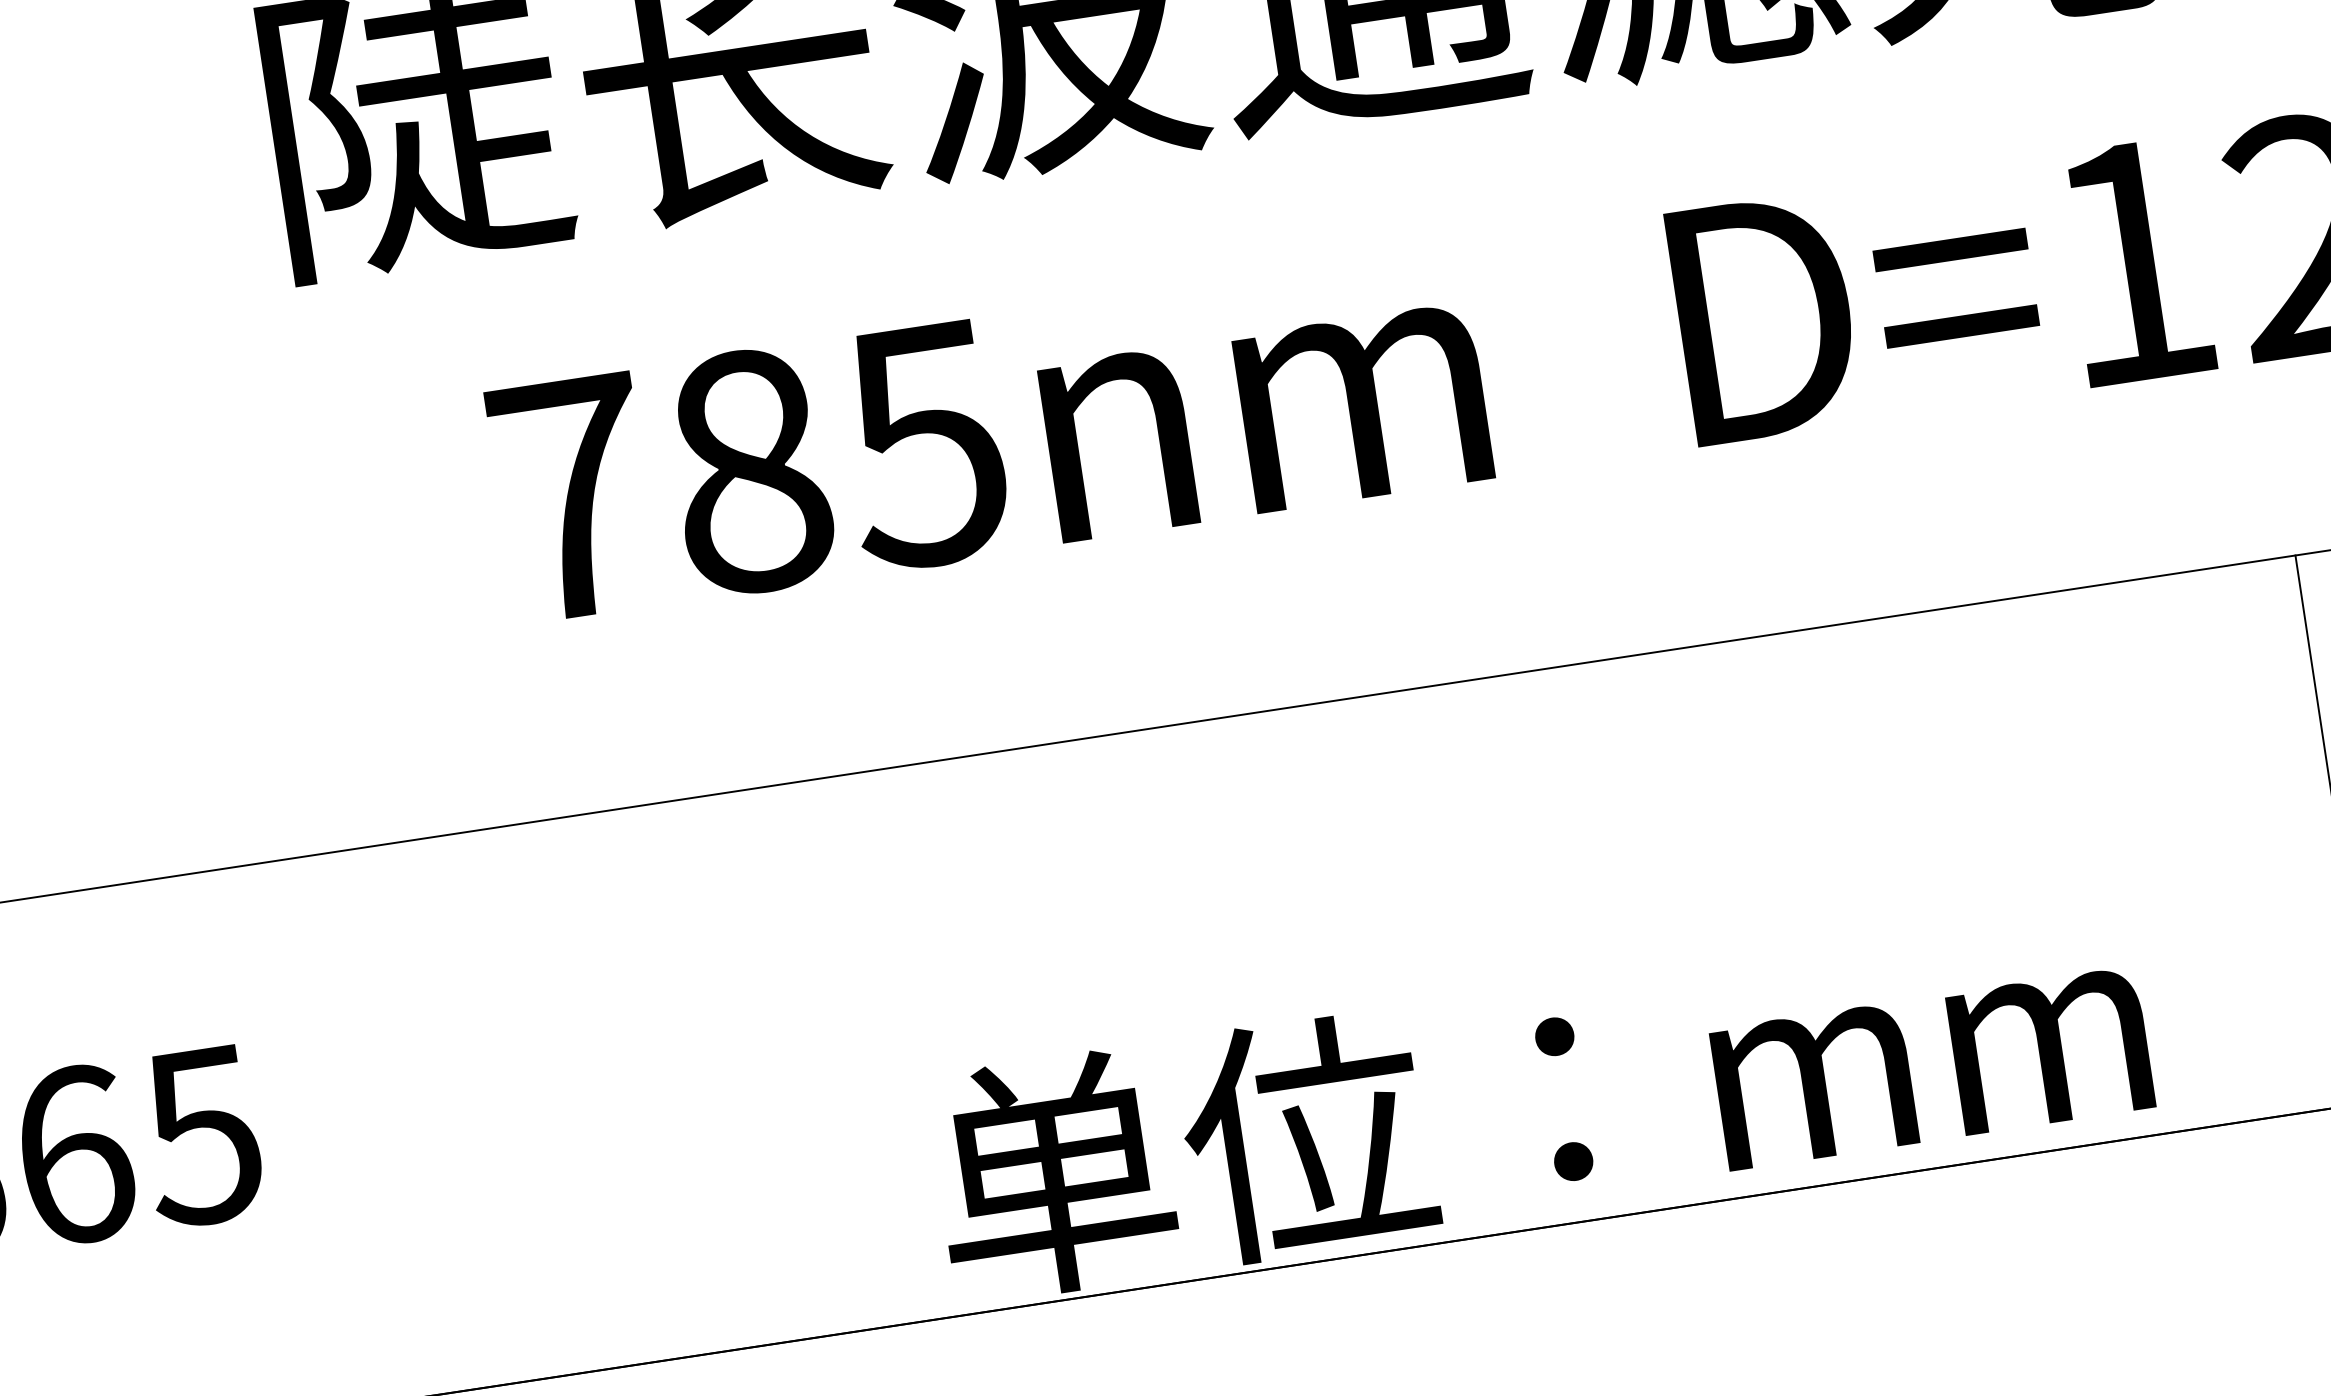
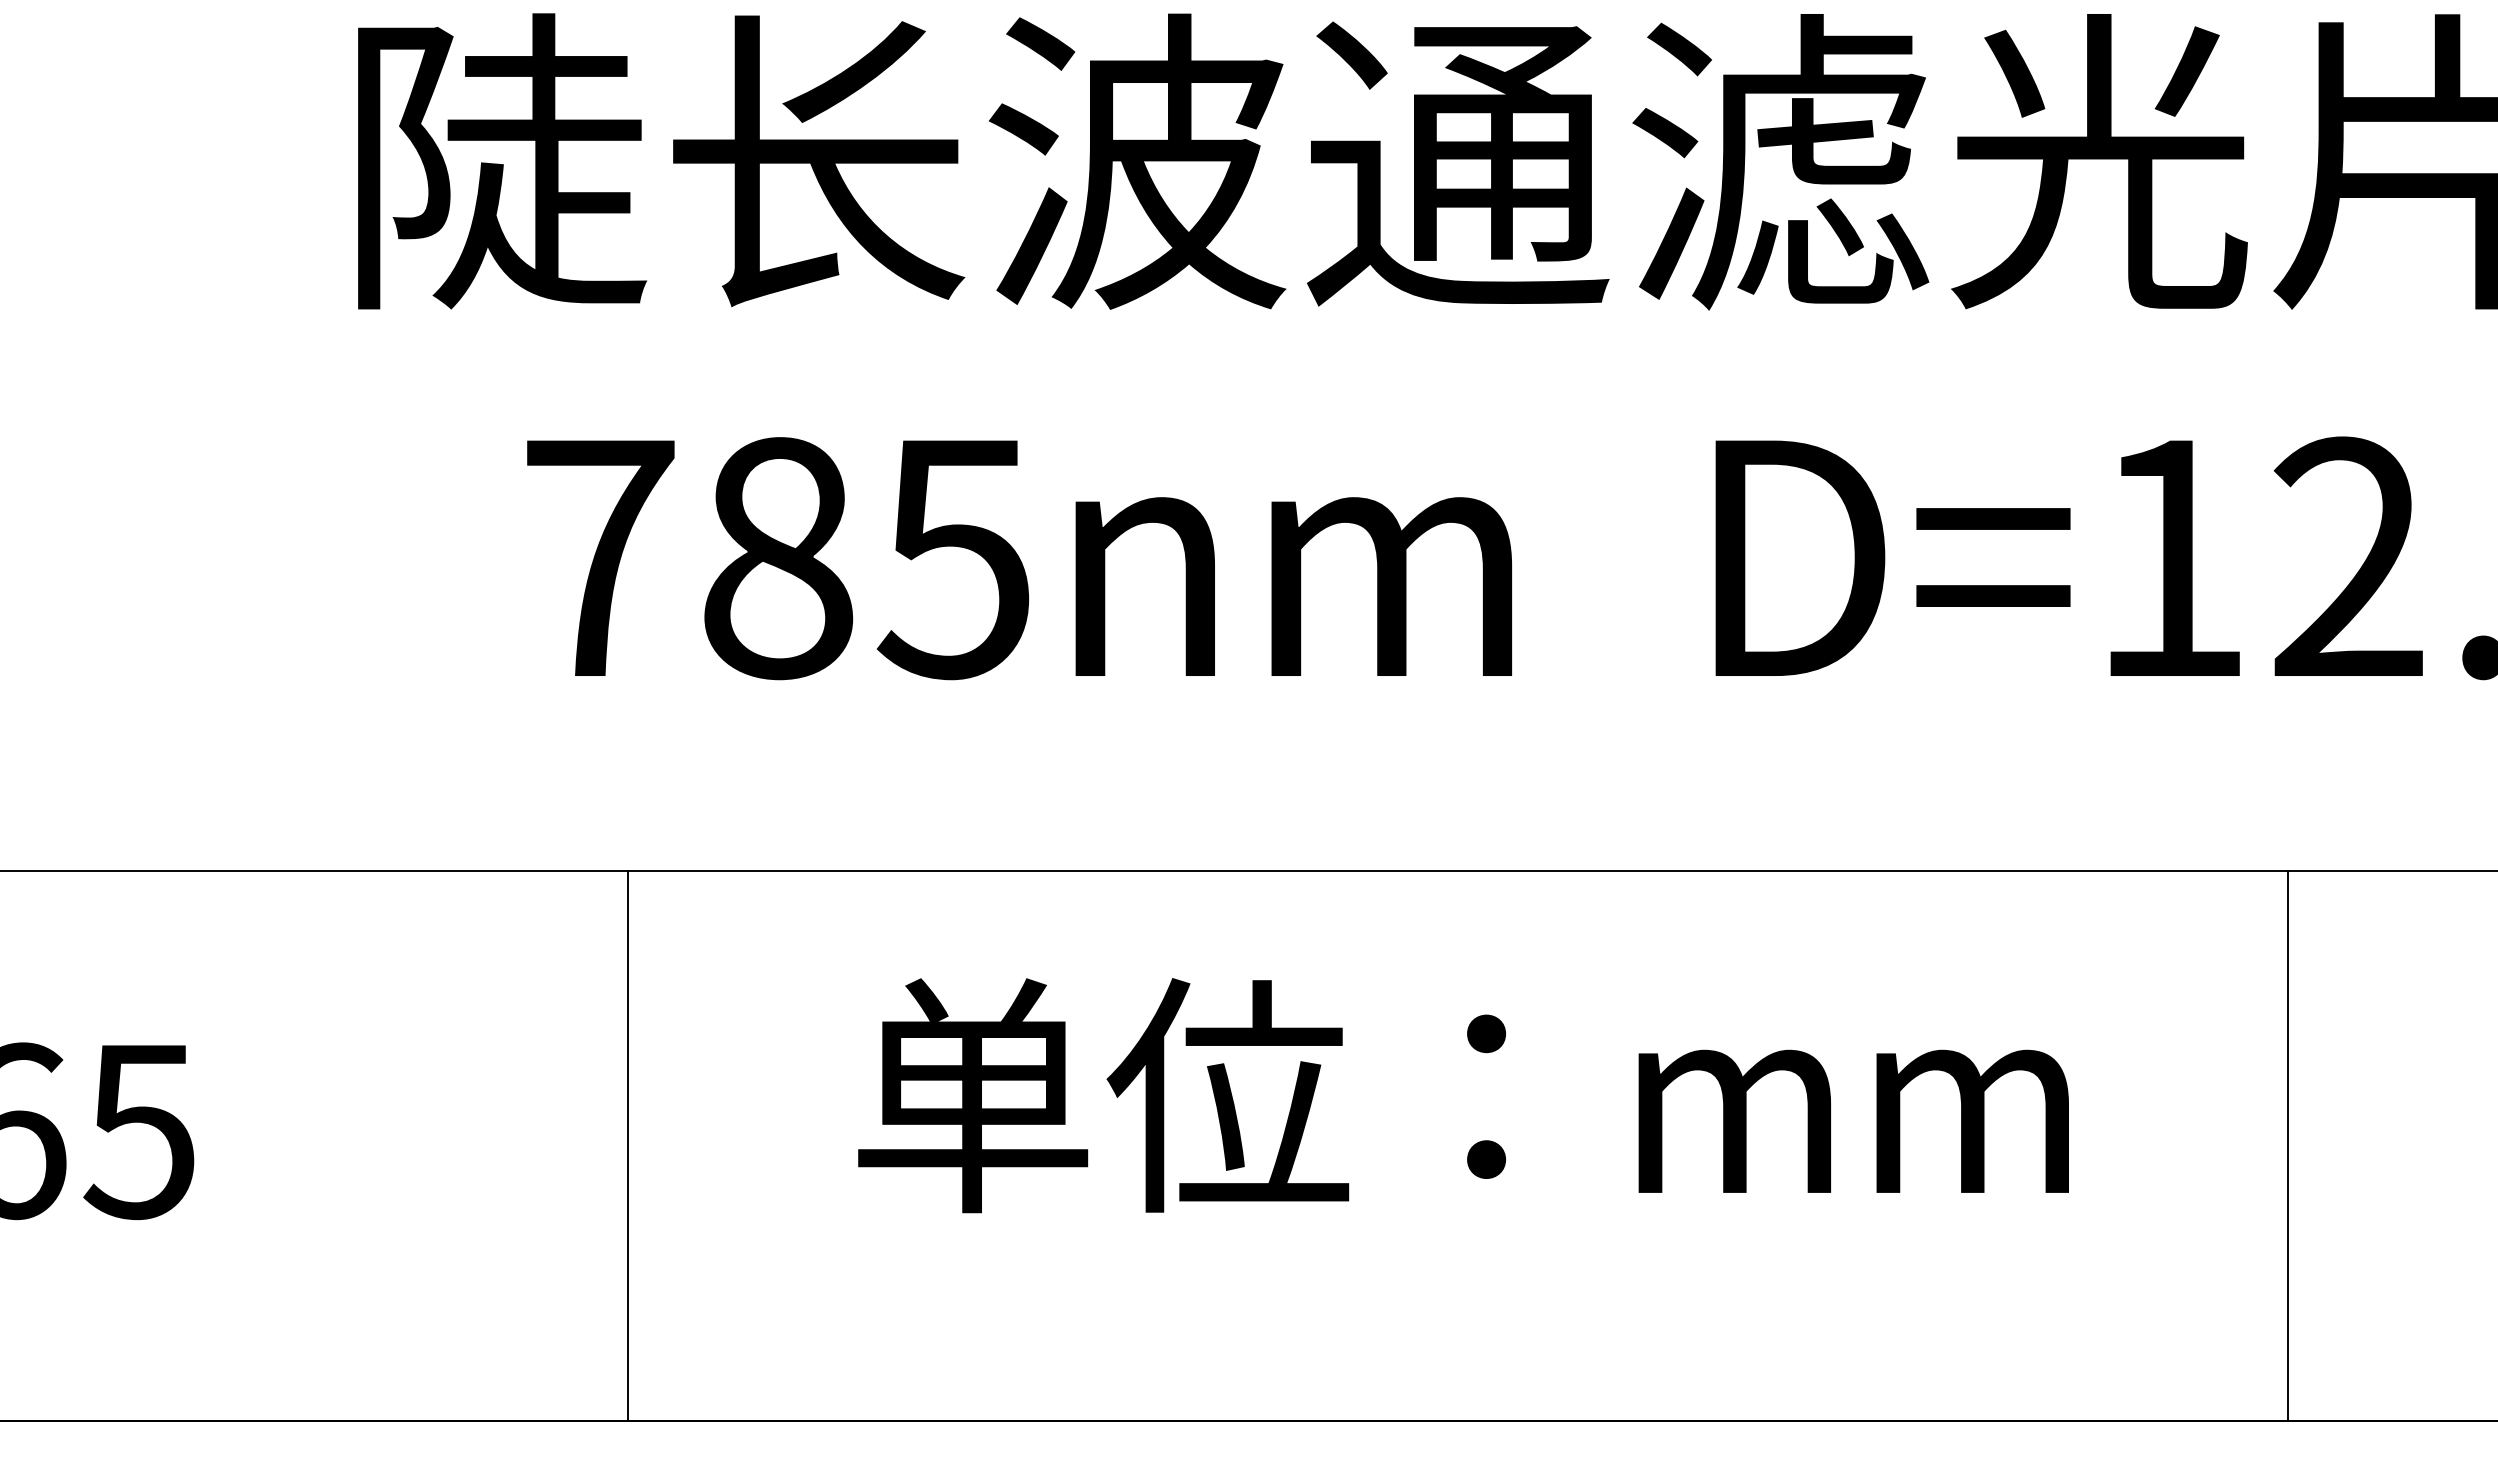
line: (688, 1078) -> (627, 1146), added
text: (1541, 1101) -> (1463, 1095), moved

